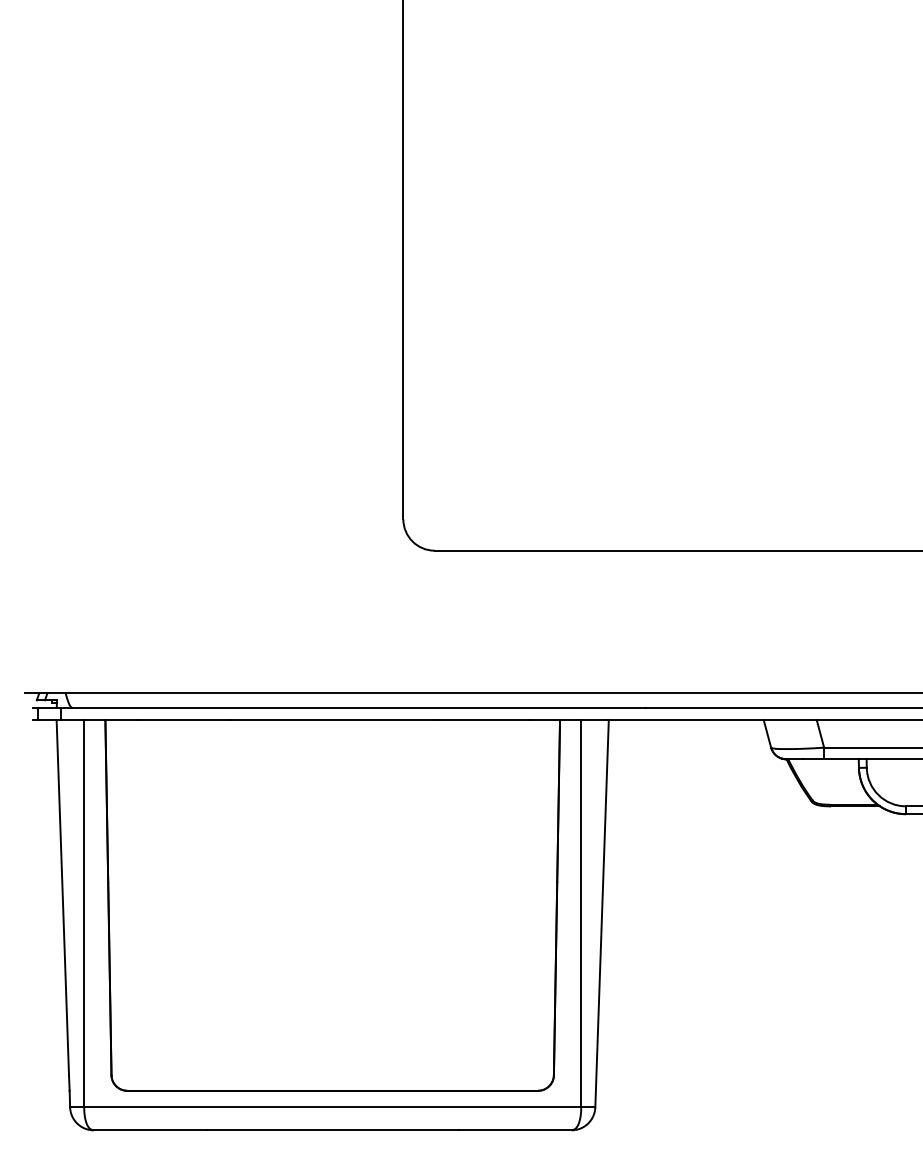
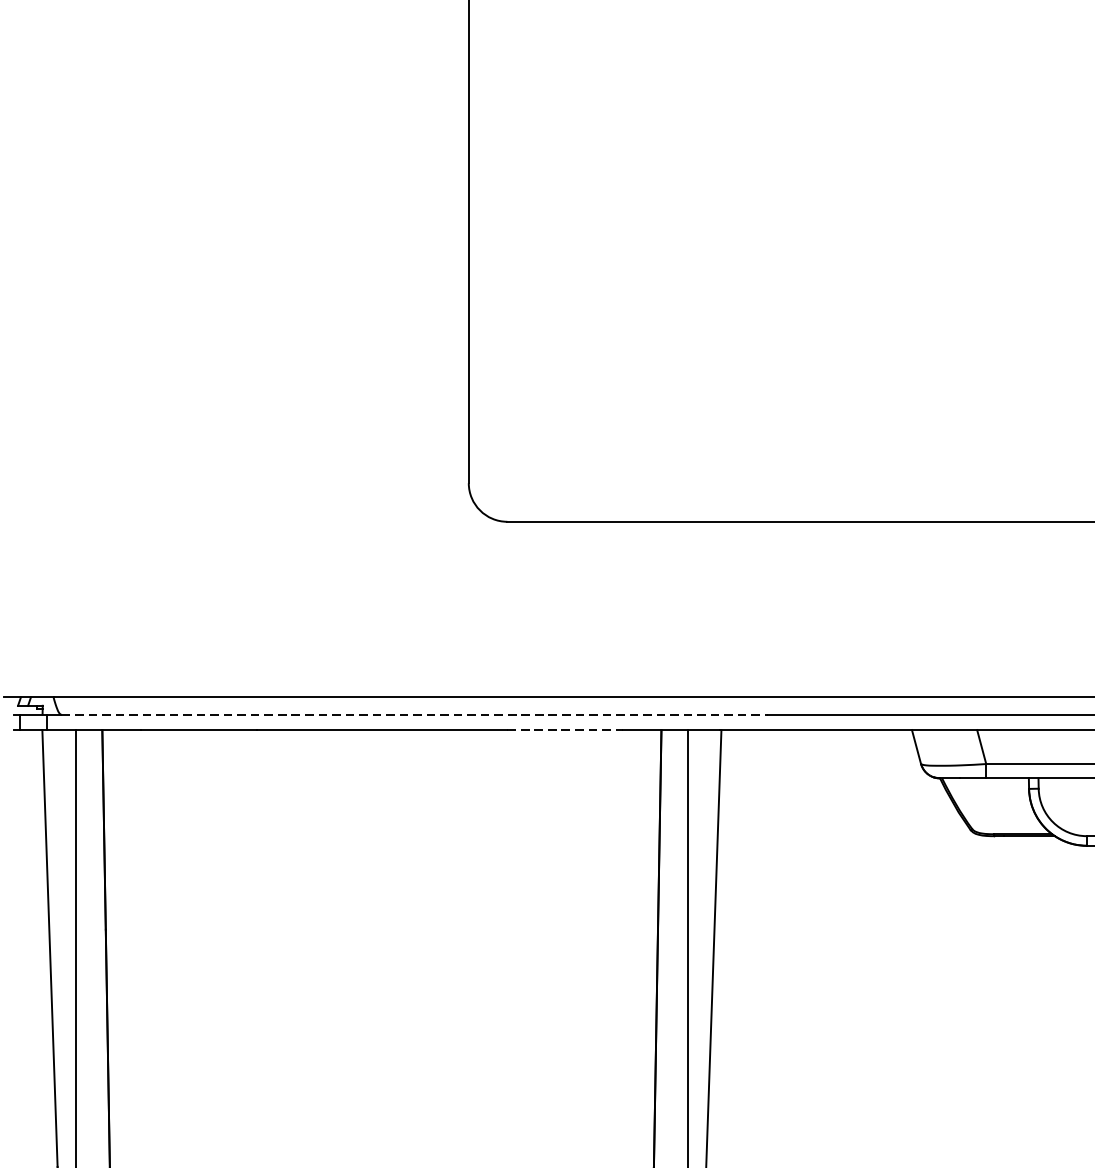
line: (359, 707) -> (414, 714), solid -> dashed
line: (482, 720) -> (566, 730), solid -> dashed

